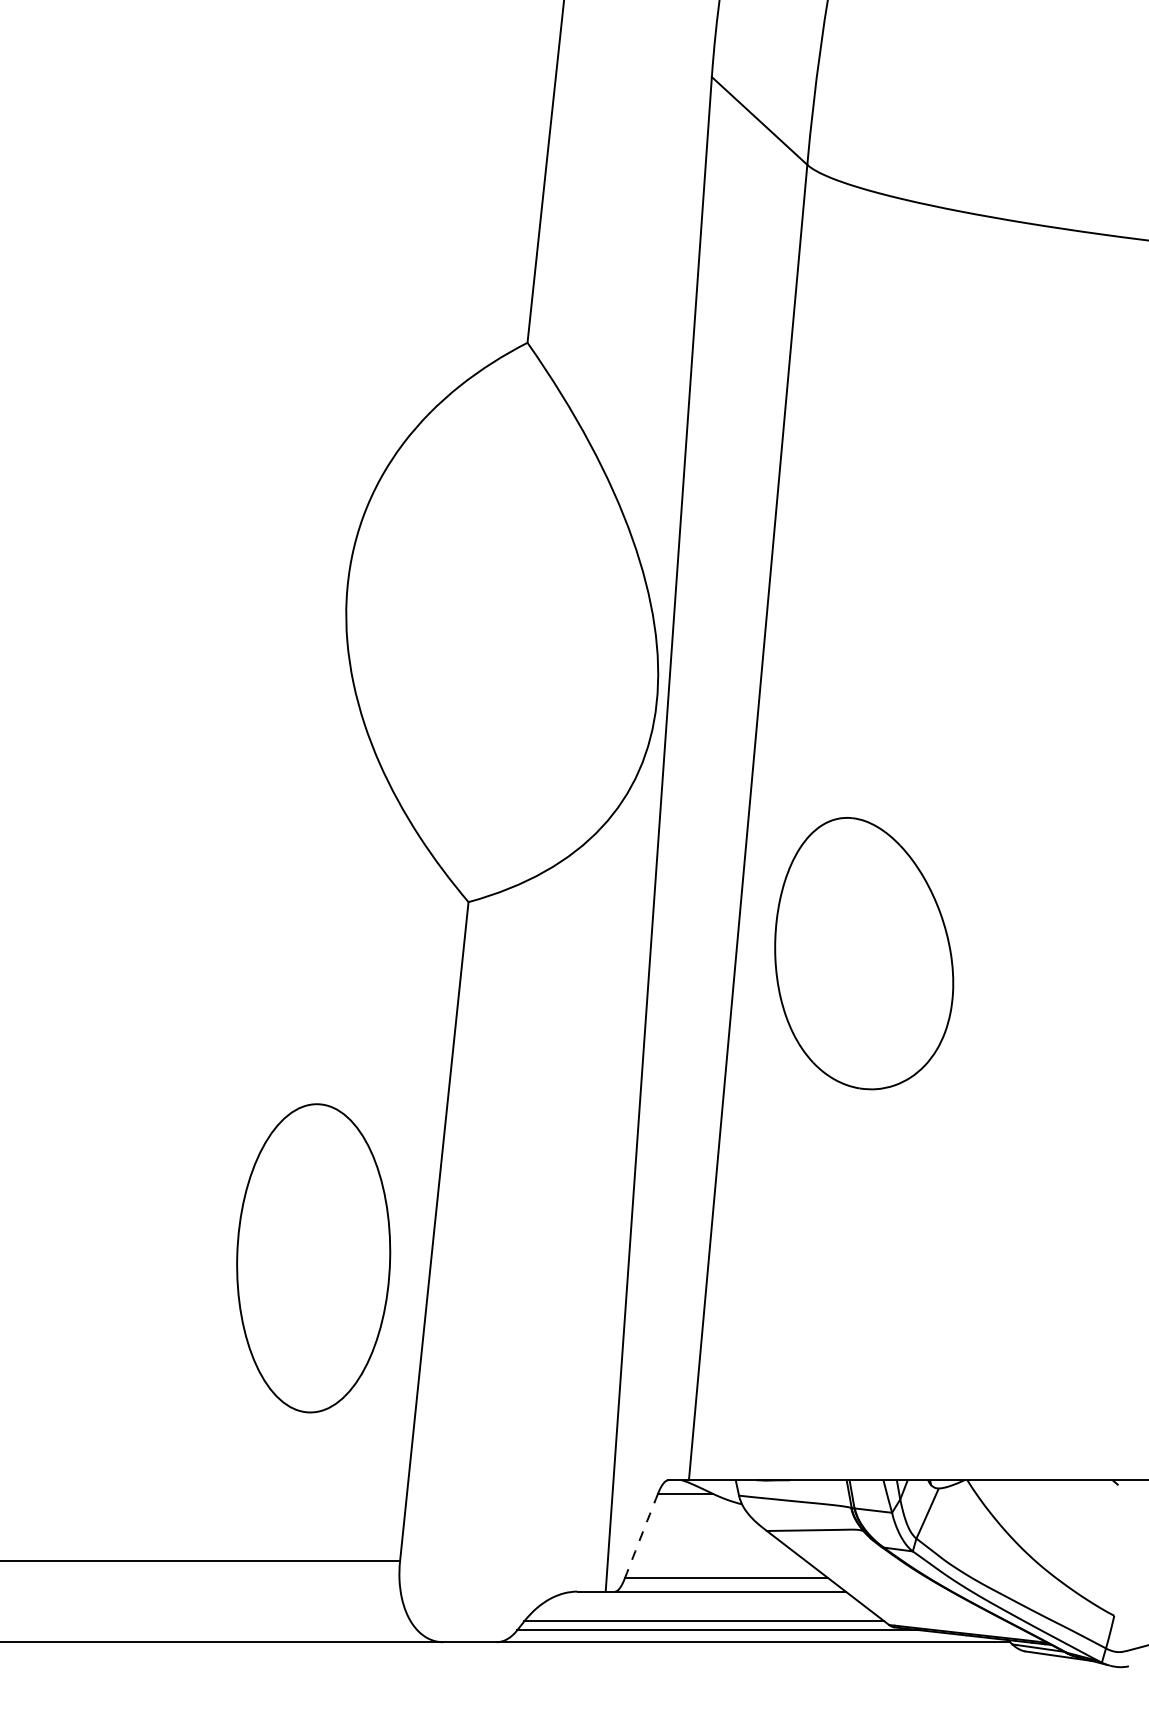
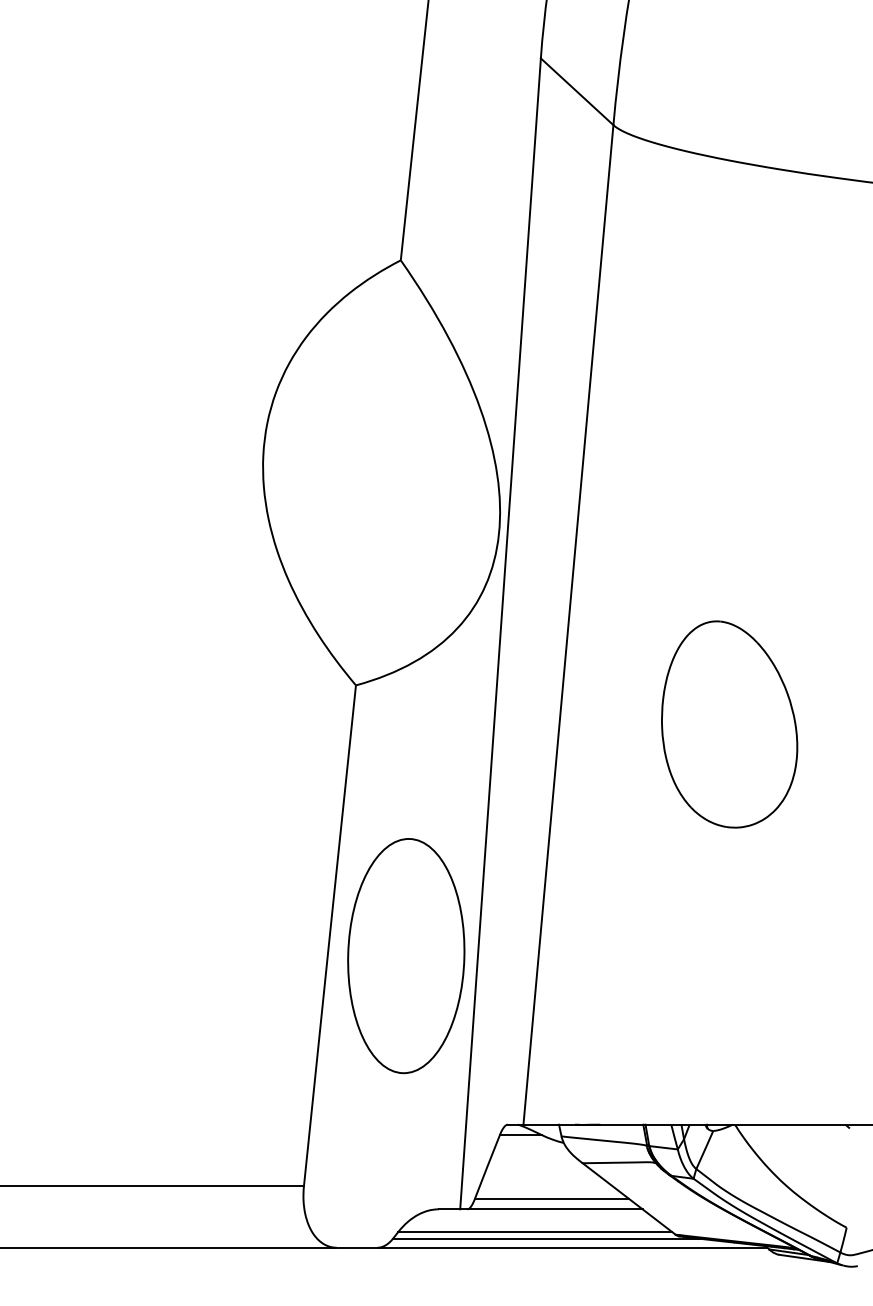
part: (864, 953) -> (729, 724), moved
part: (313, 1258) -> (406, 956), moved
arc: (641, 1535) -> (487, 1166), dashed -> solid

